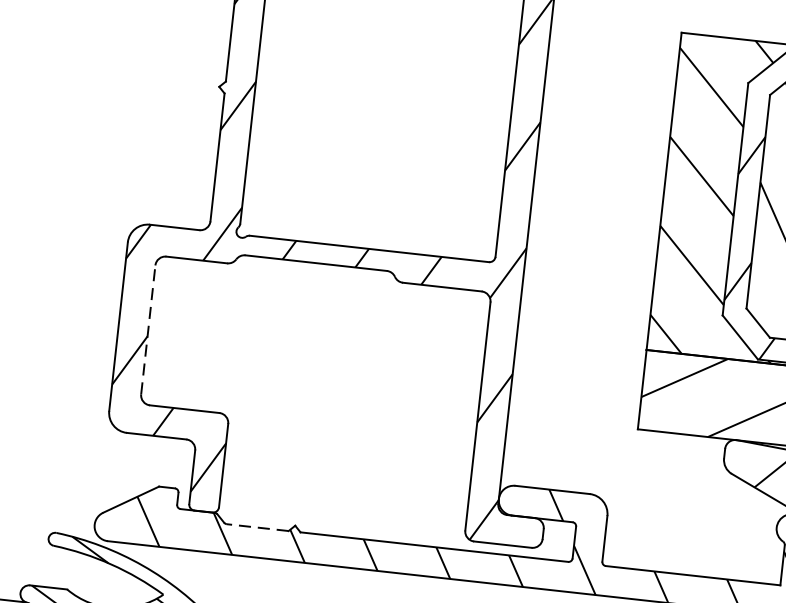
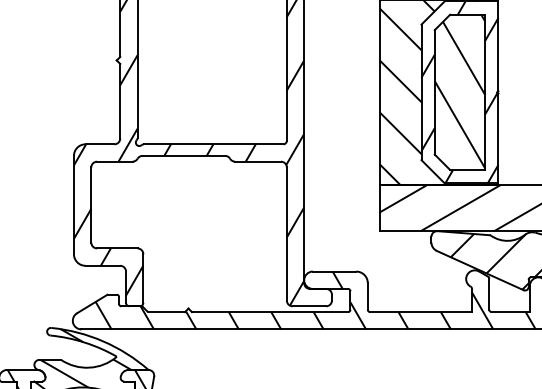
line: (148, 330) -> (91, 205), dashed -> solid
line: (256, 528) -> (166, 312), dashed -> solid

